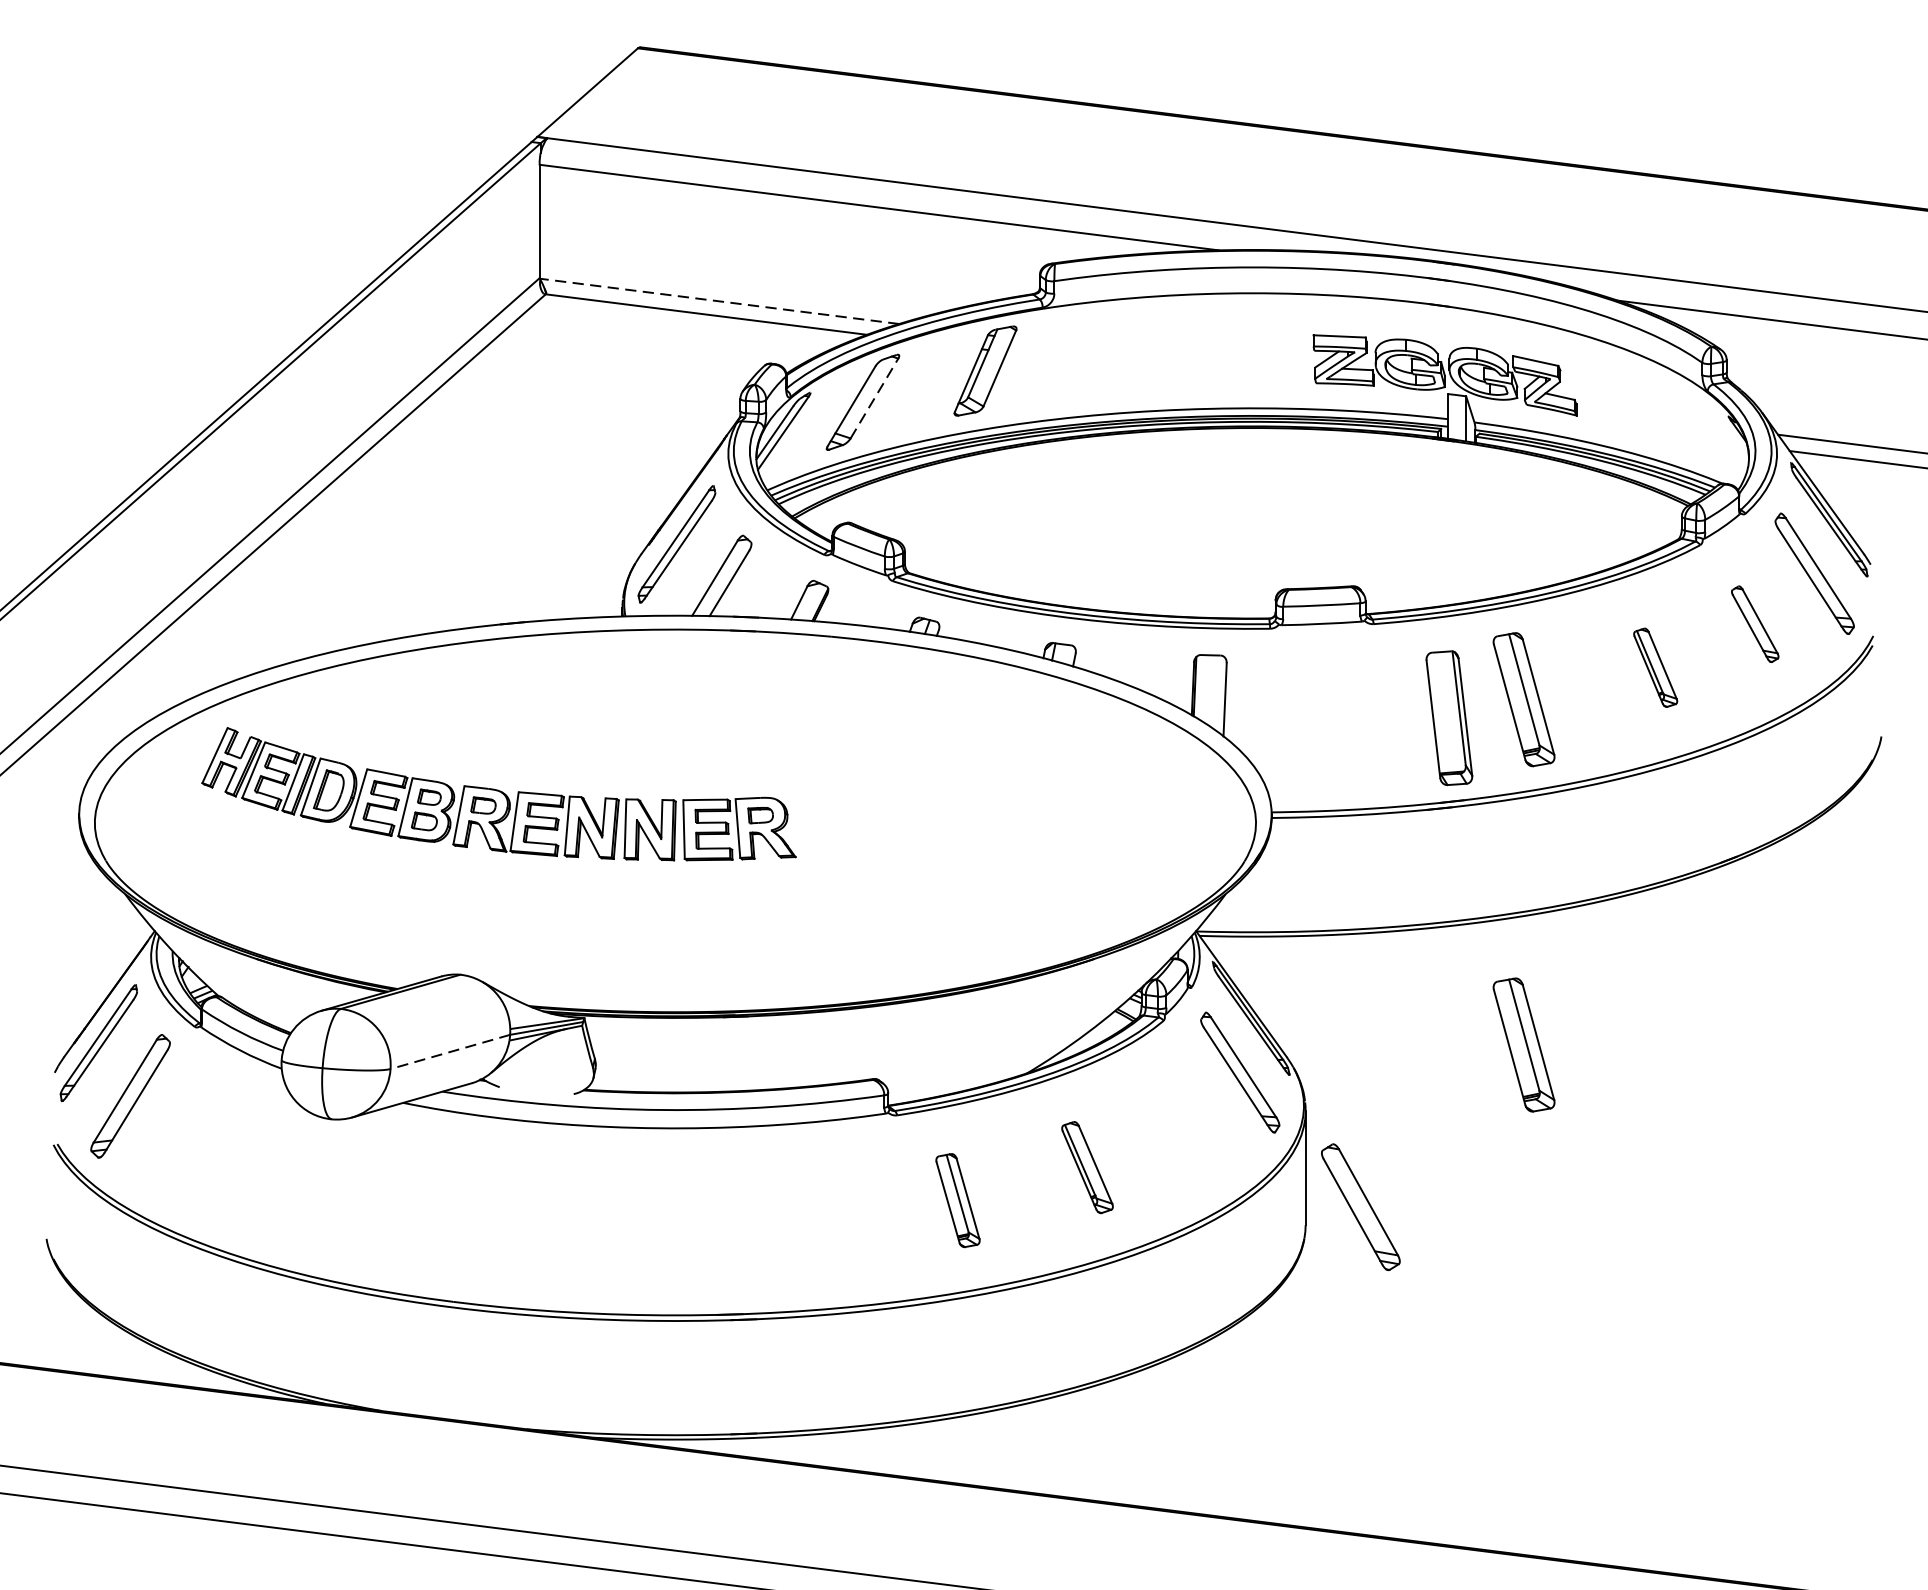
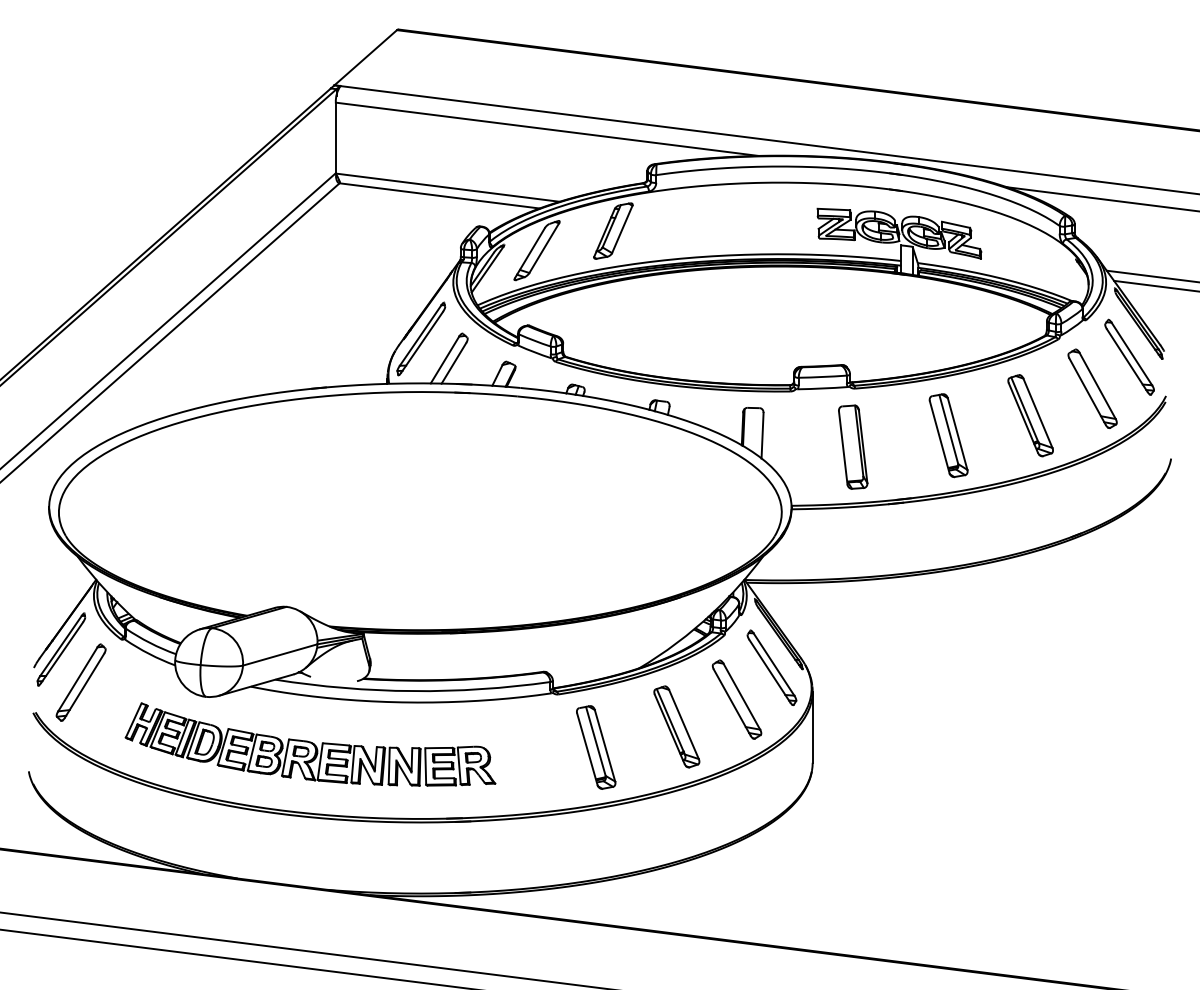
line: (719, 301) -> (447, 187), dashed -> solid
line: (874, 399) -> (544, 248), dashed -> solid
part: (1755, 623) -> (1092, 388), size x1.67
part: (1655, 667) -> (1030, 415), size x1.67
part: (1449, 717) -> (853, 446), moved
part: (498, 794) -> (310, 744), moved
part: (1523, 1044) -> (948, 650), removed
line: (450, 1051) -> (280, 654), dashed -> solid
part: (1086, 1166) -> (676, 726), size x1.43
part: (958, 1200) -> (596, 747), size x1.43
part: (1359, 1207) -> (736, 699), moved

